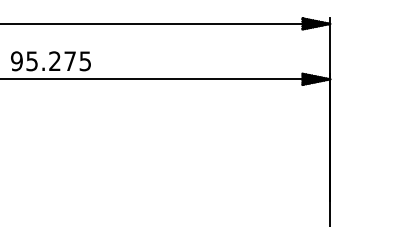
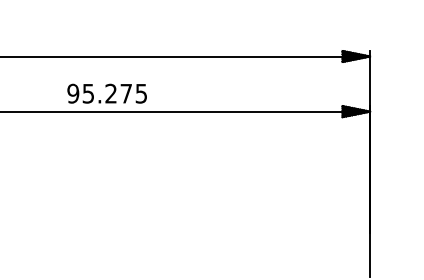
text: (50, 61) -> (106, 93), moved

